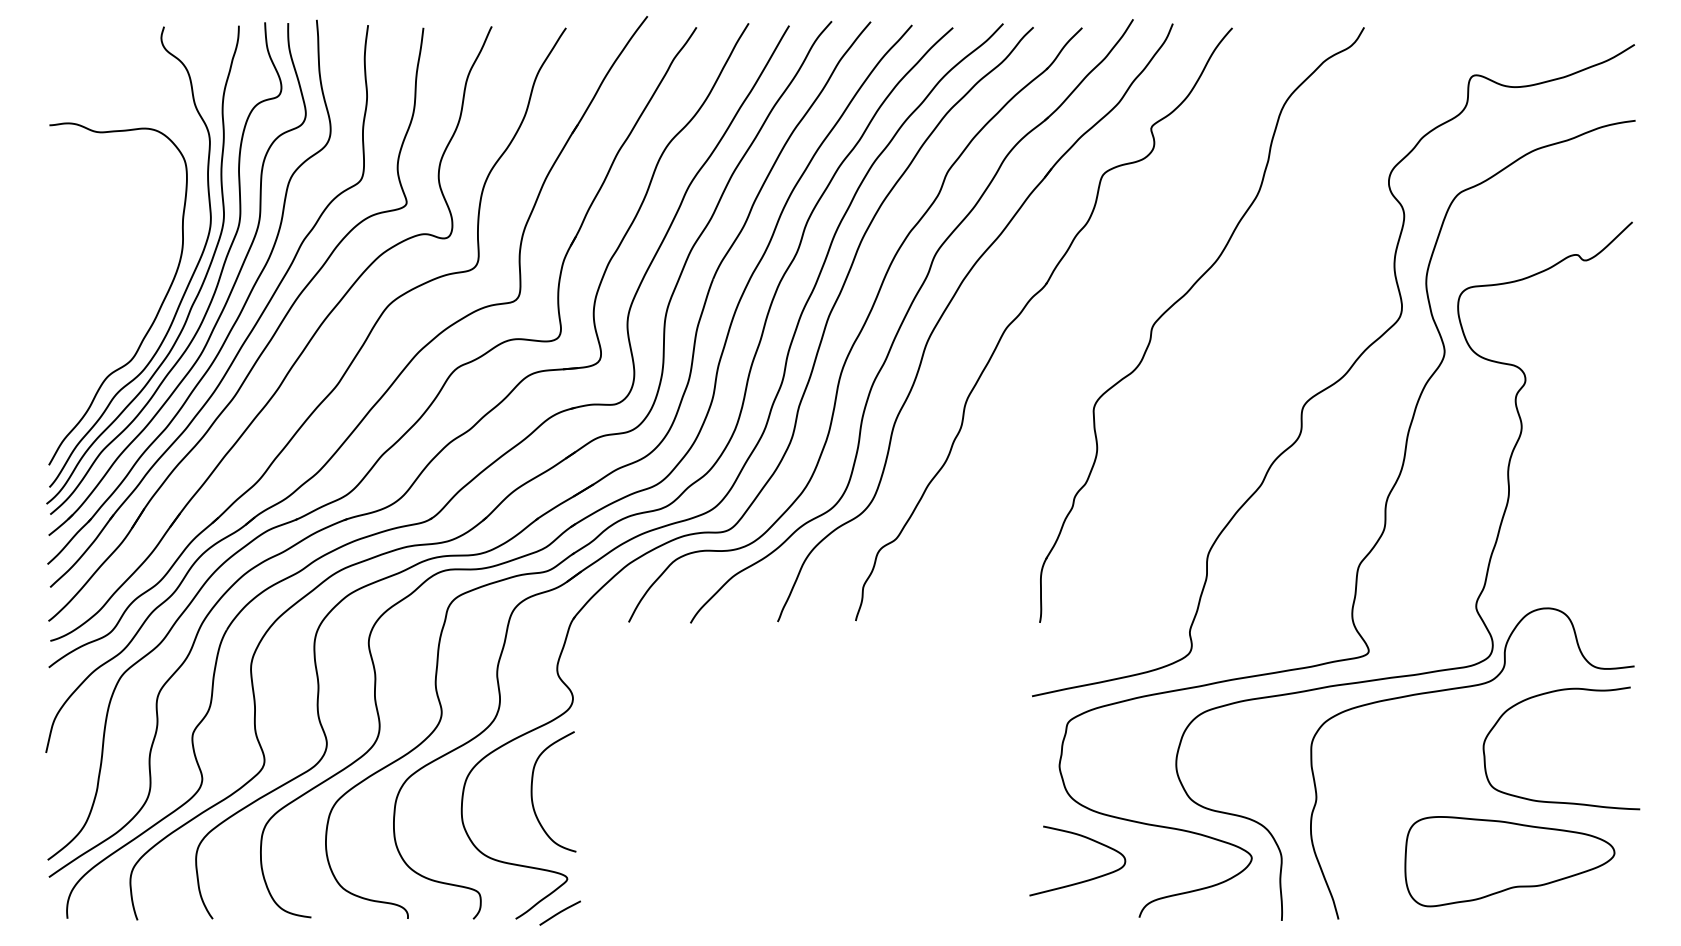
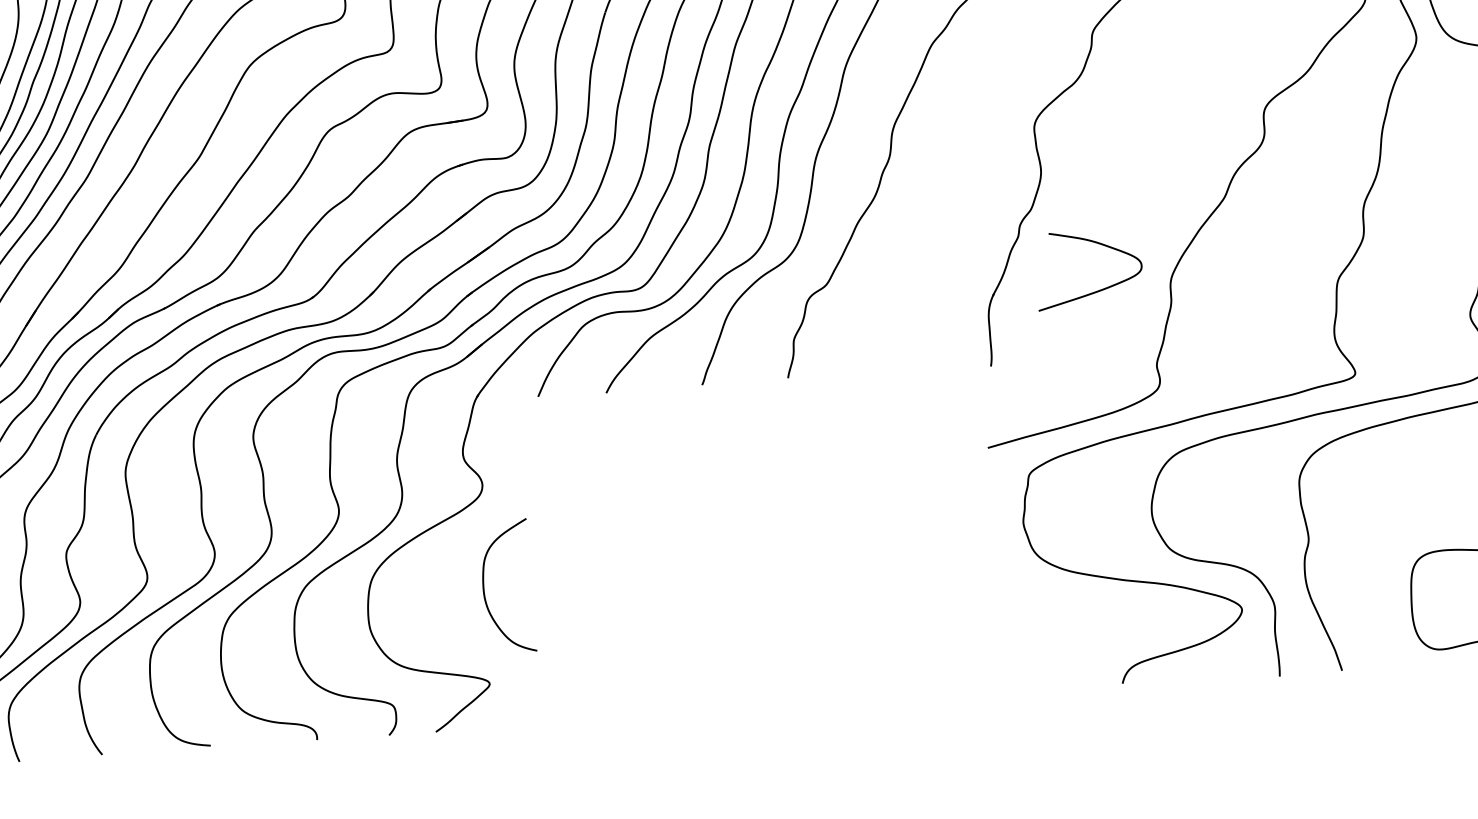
curve: (532, 791) -> (484, 587), moved
curve: (1083, 880) -> (1097, 290), moved
line: (559, 912) -> (483, 721), removed

